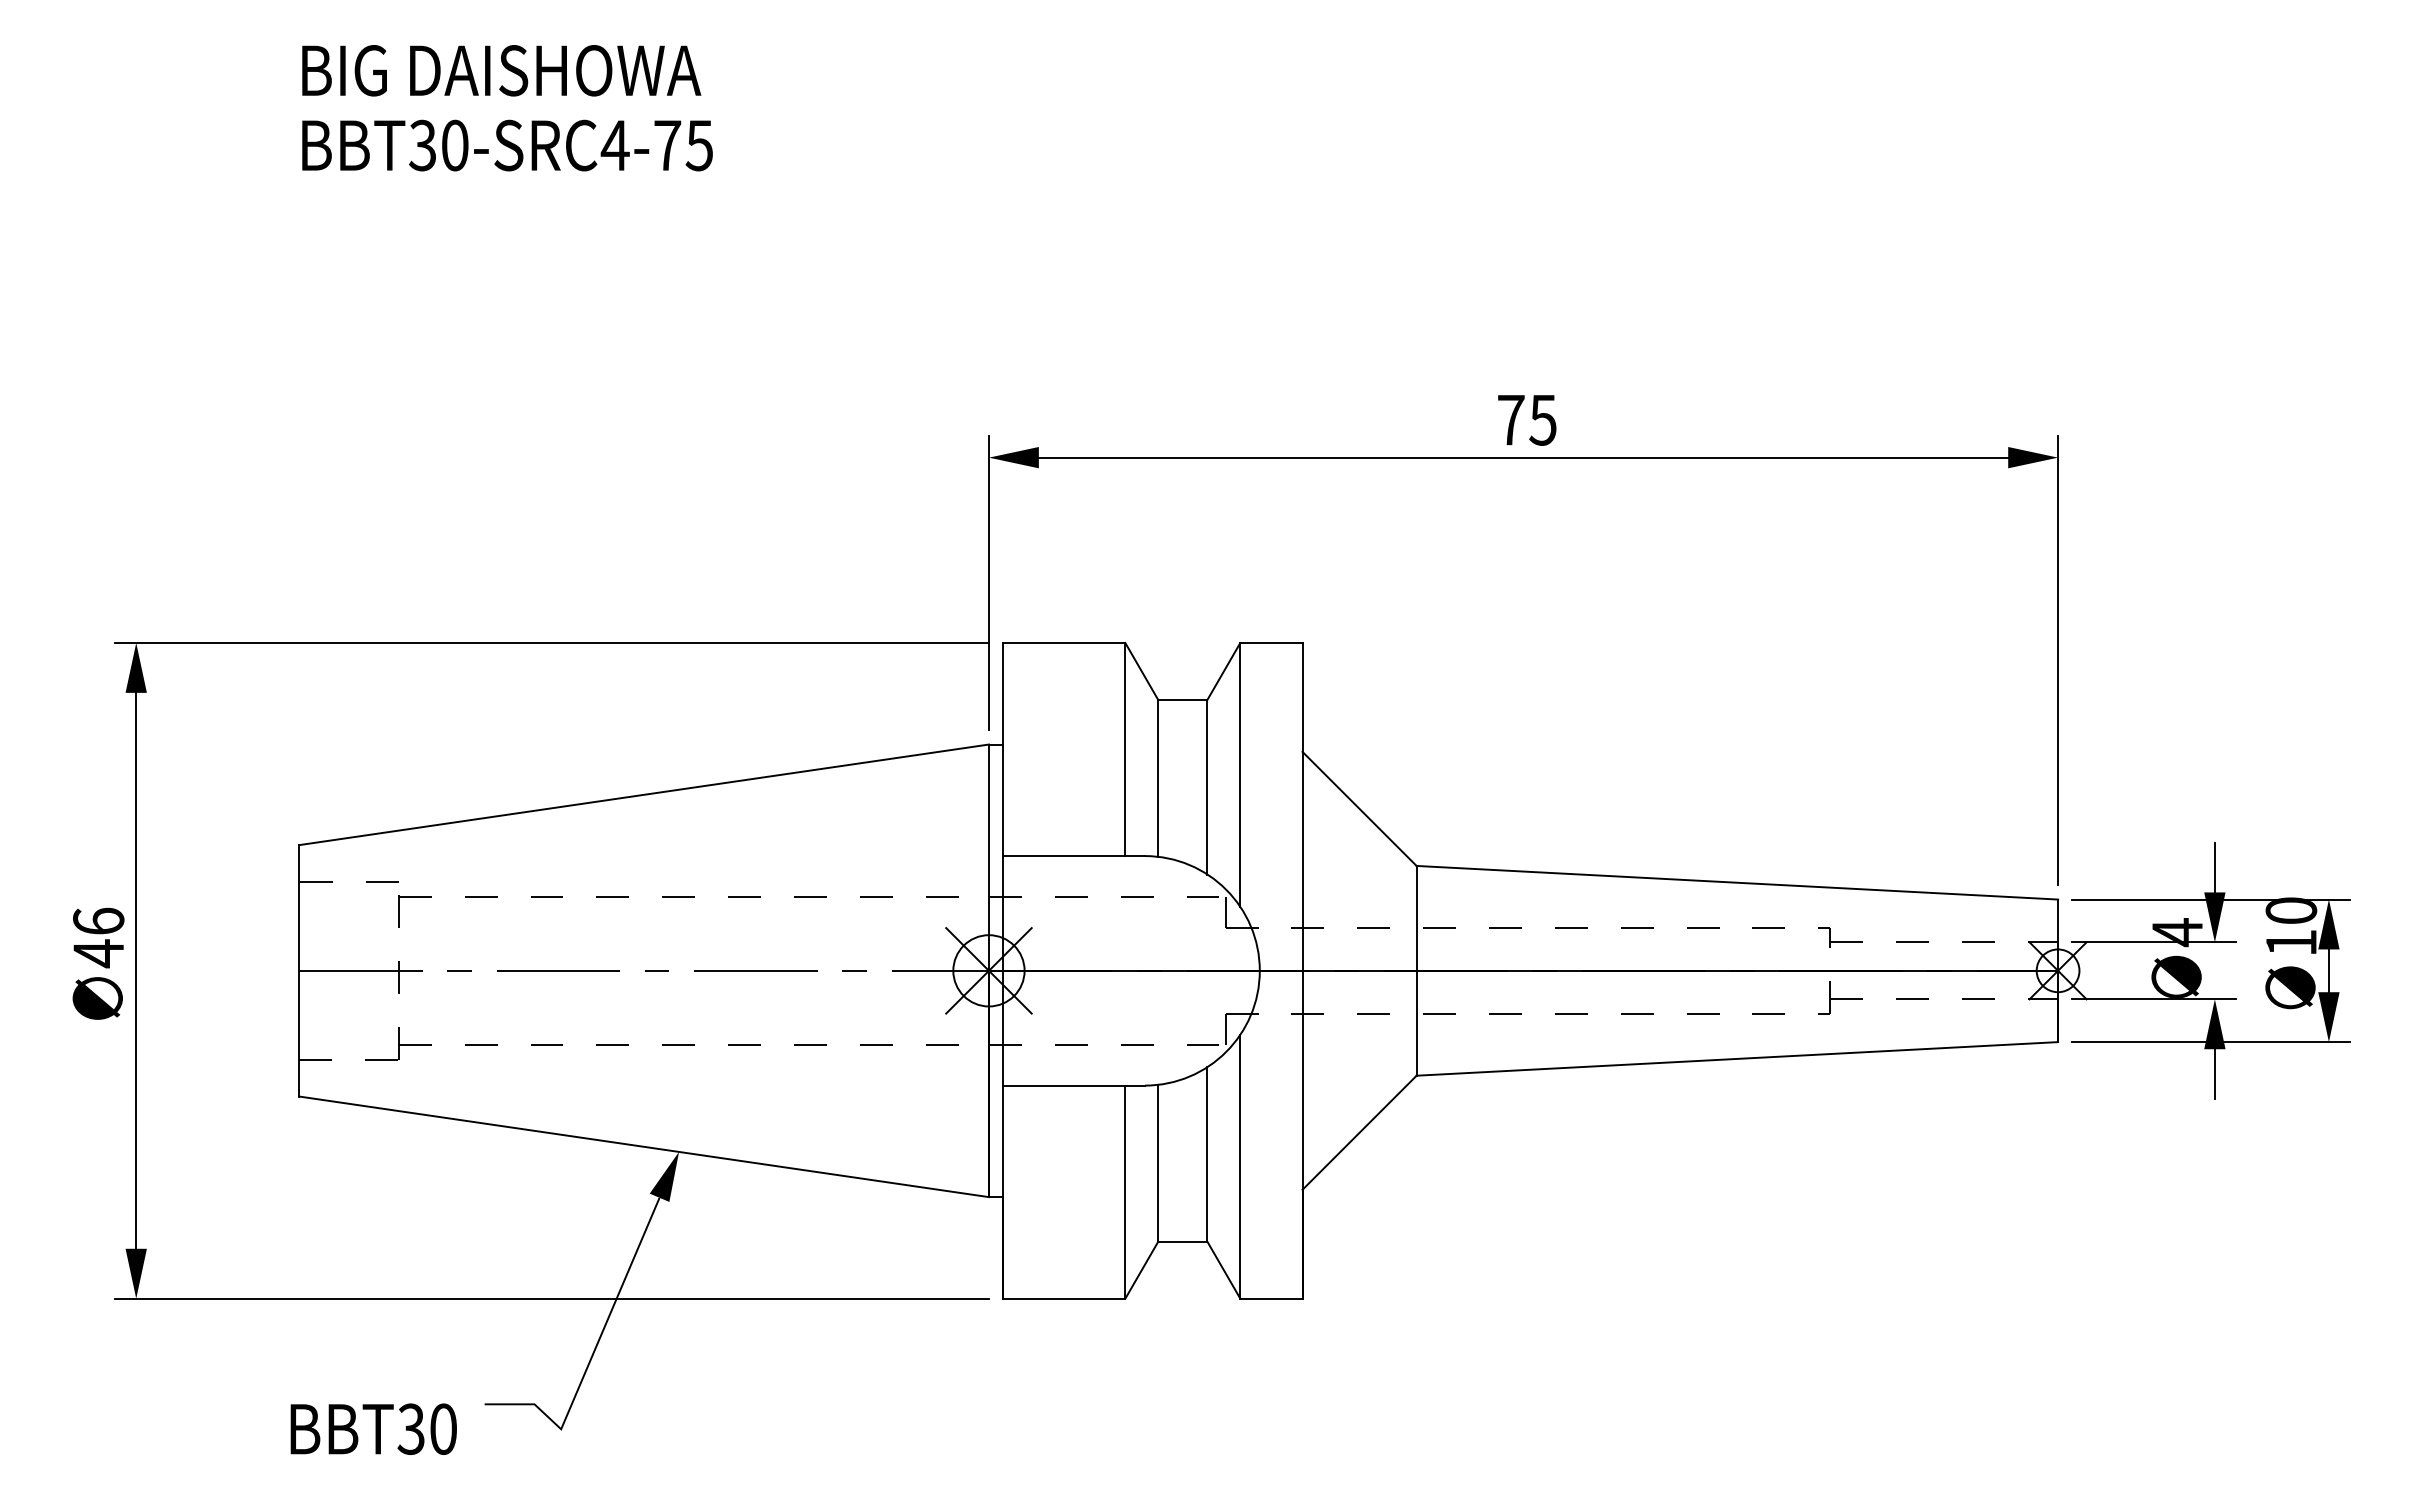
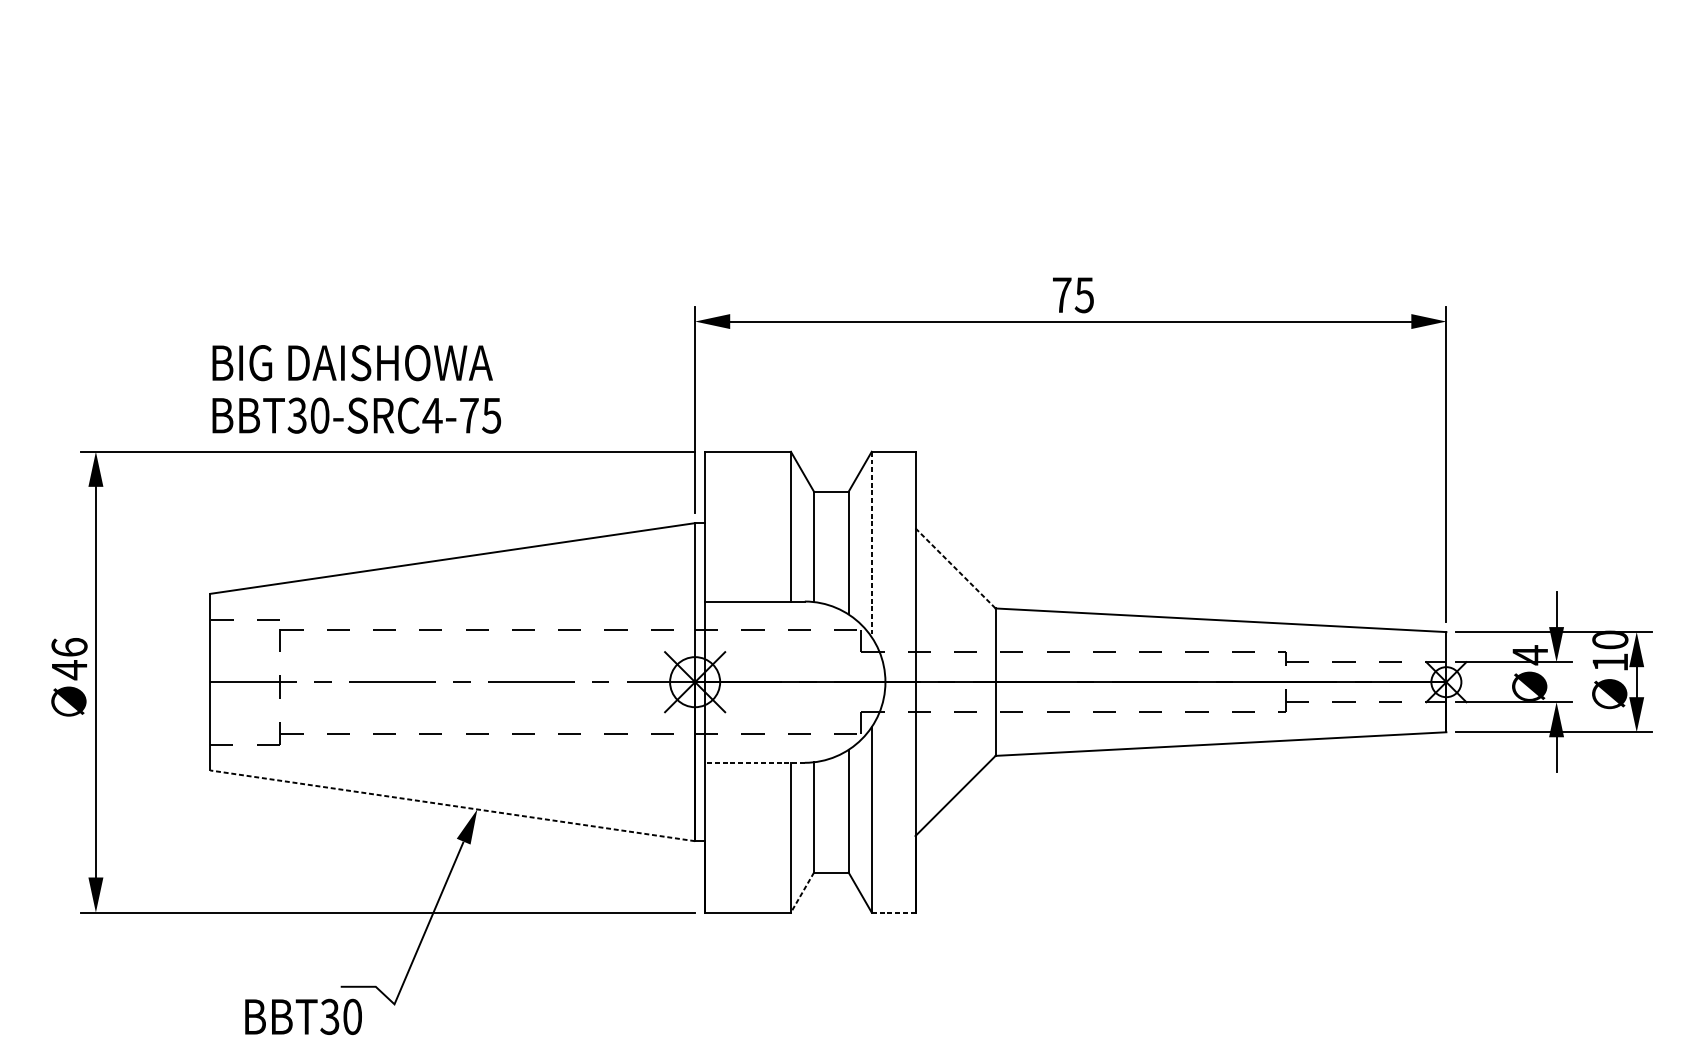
text: (507, 108) -> (356, 389), moved
line: (1240, 774) -> (871, 544), solid -> dashed
line: (1359, 808) -> (955, 568), solid -> dashed
line: (1074, 1085) -> (755, 762), solid -> dashed
line: (644, 1146) -> (453, 805), solid -> dashed
line: (1141, 1270) -> (802, 892), solid -> dashed
line: (1270, 1298) -> (892, 912), solid -> dashed
text: (373, 1428) -> (303, 1016), moved

